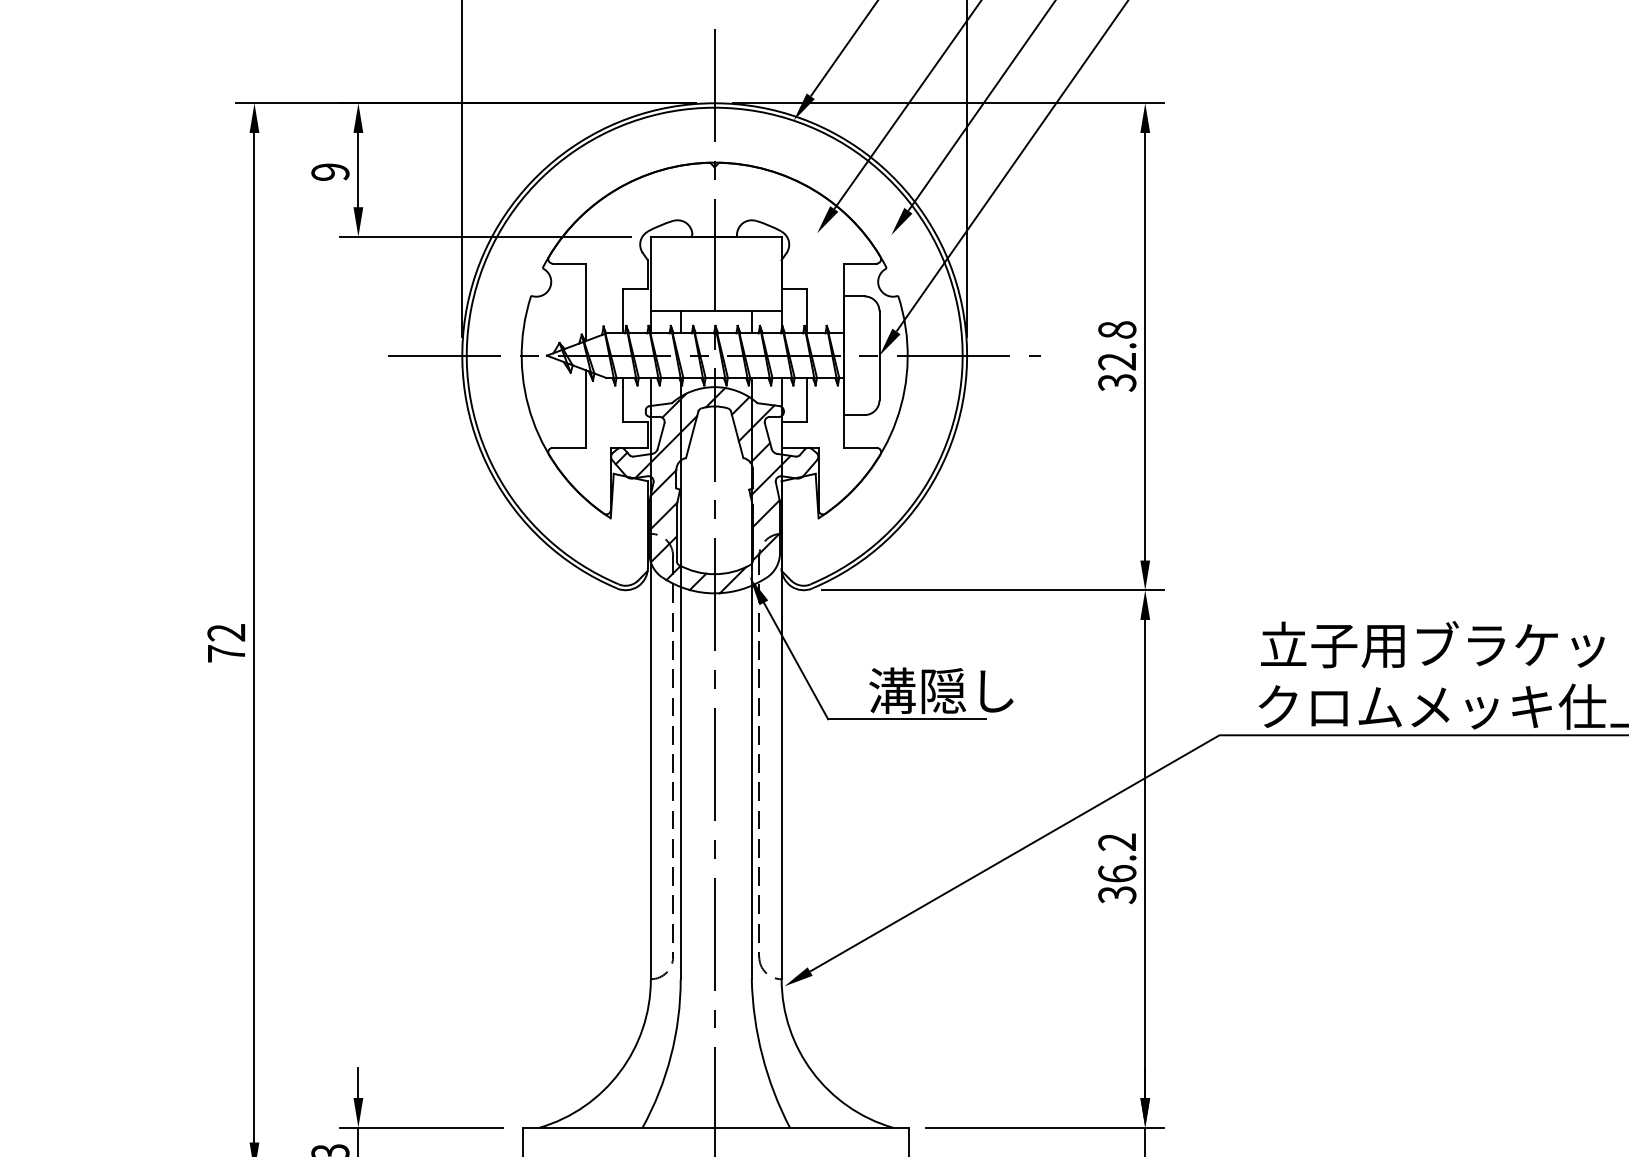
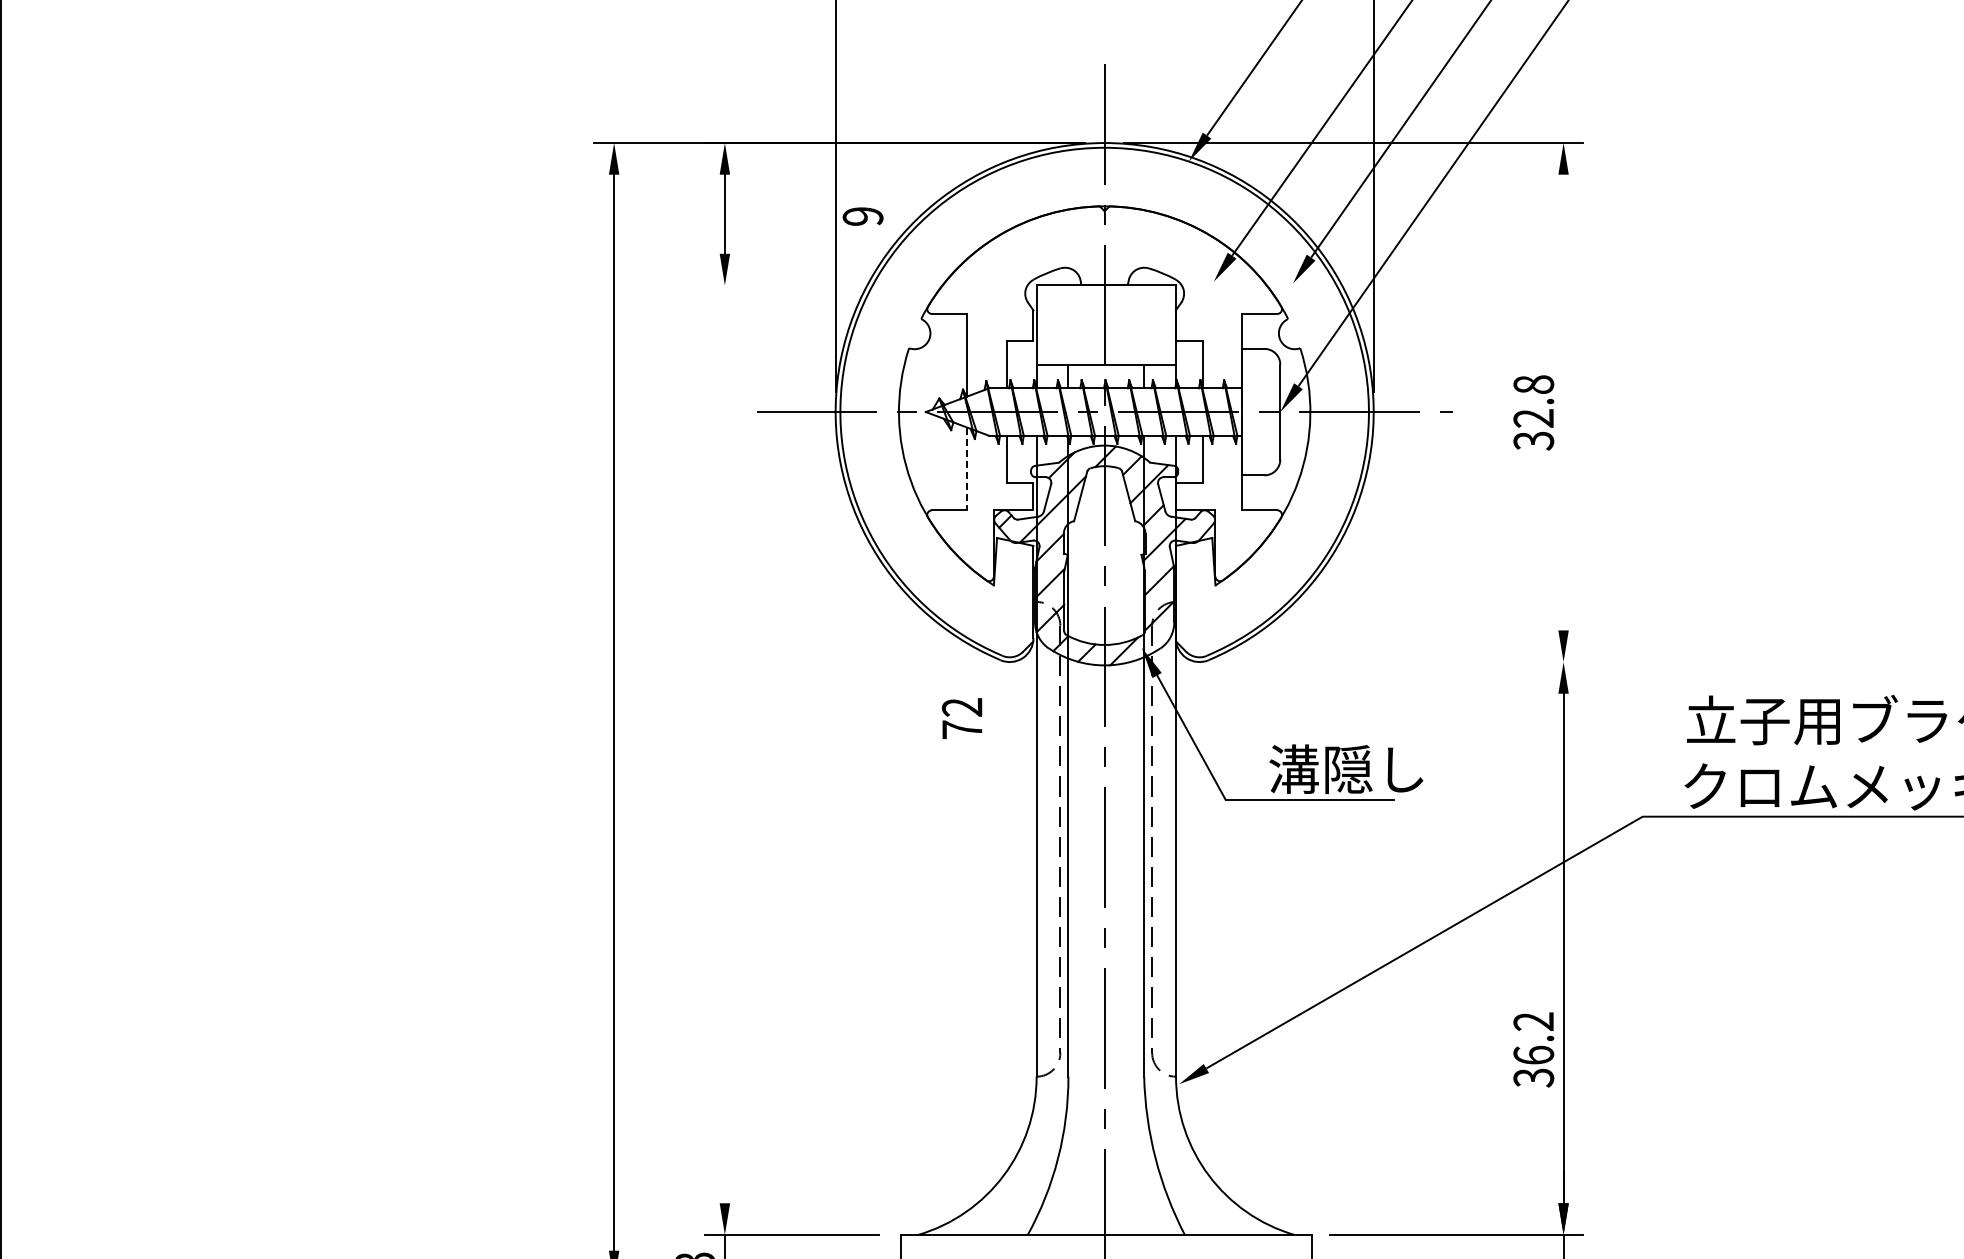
text: (329, 172) -> (862, 216), moved
line: (485, 236) -> (860, 285), removed
line: (1145, 346) -> (1563, 402), removed
line: (586, 409) -> (967, 469), solid -> dashed
line: (993, 590) -> (1401, 662), removed
text: (226, 643) -> (962, 718), moved
text: (1117, 868) -> (1533, 1049), moved
line: (358, 1083) -> (724, 1187), removed

